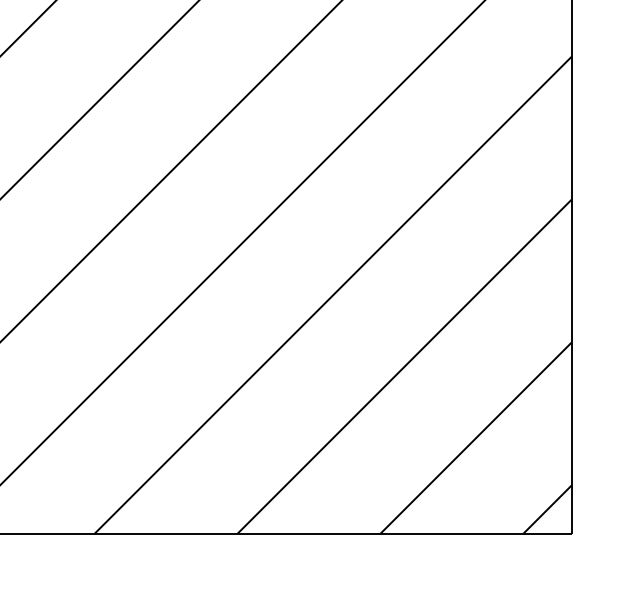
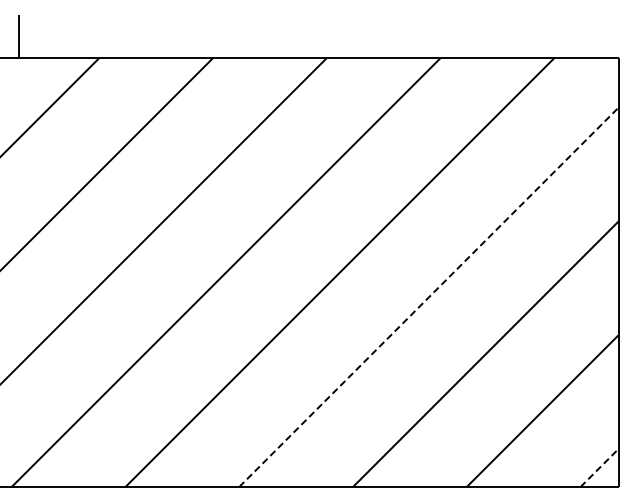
line: (333, 294) -> (429, 296), solid -> dashed
line: (548, 509) -> (600, 467), solid -> dashed

